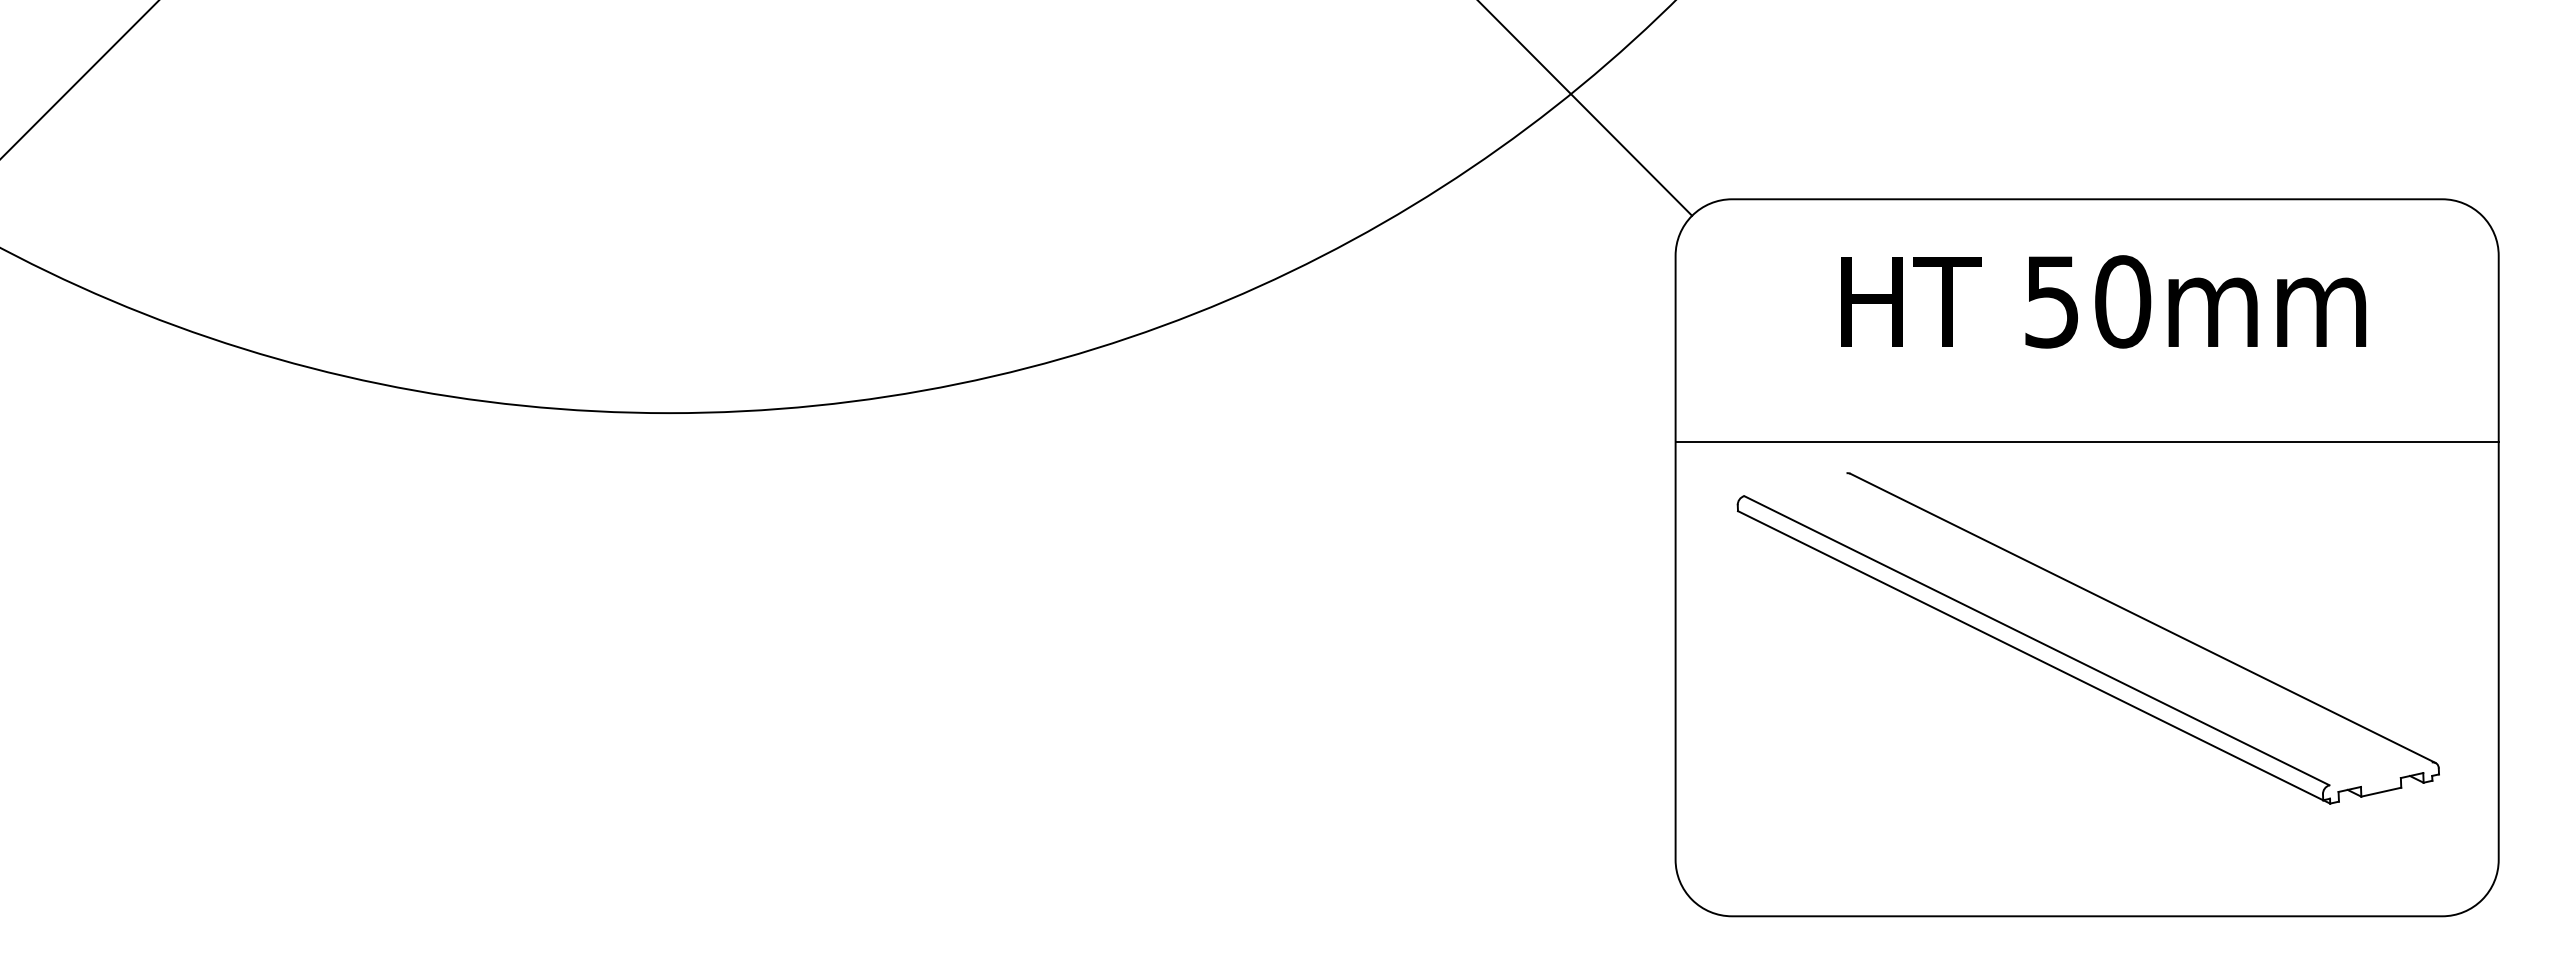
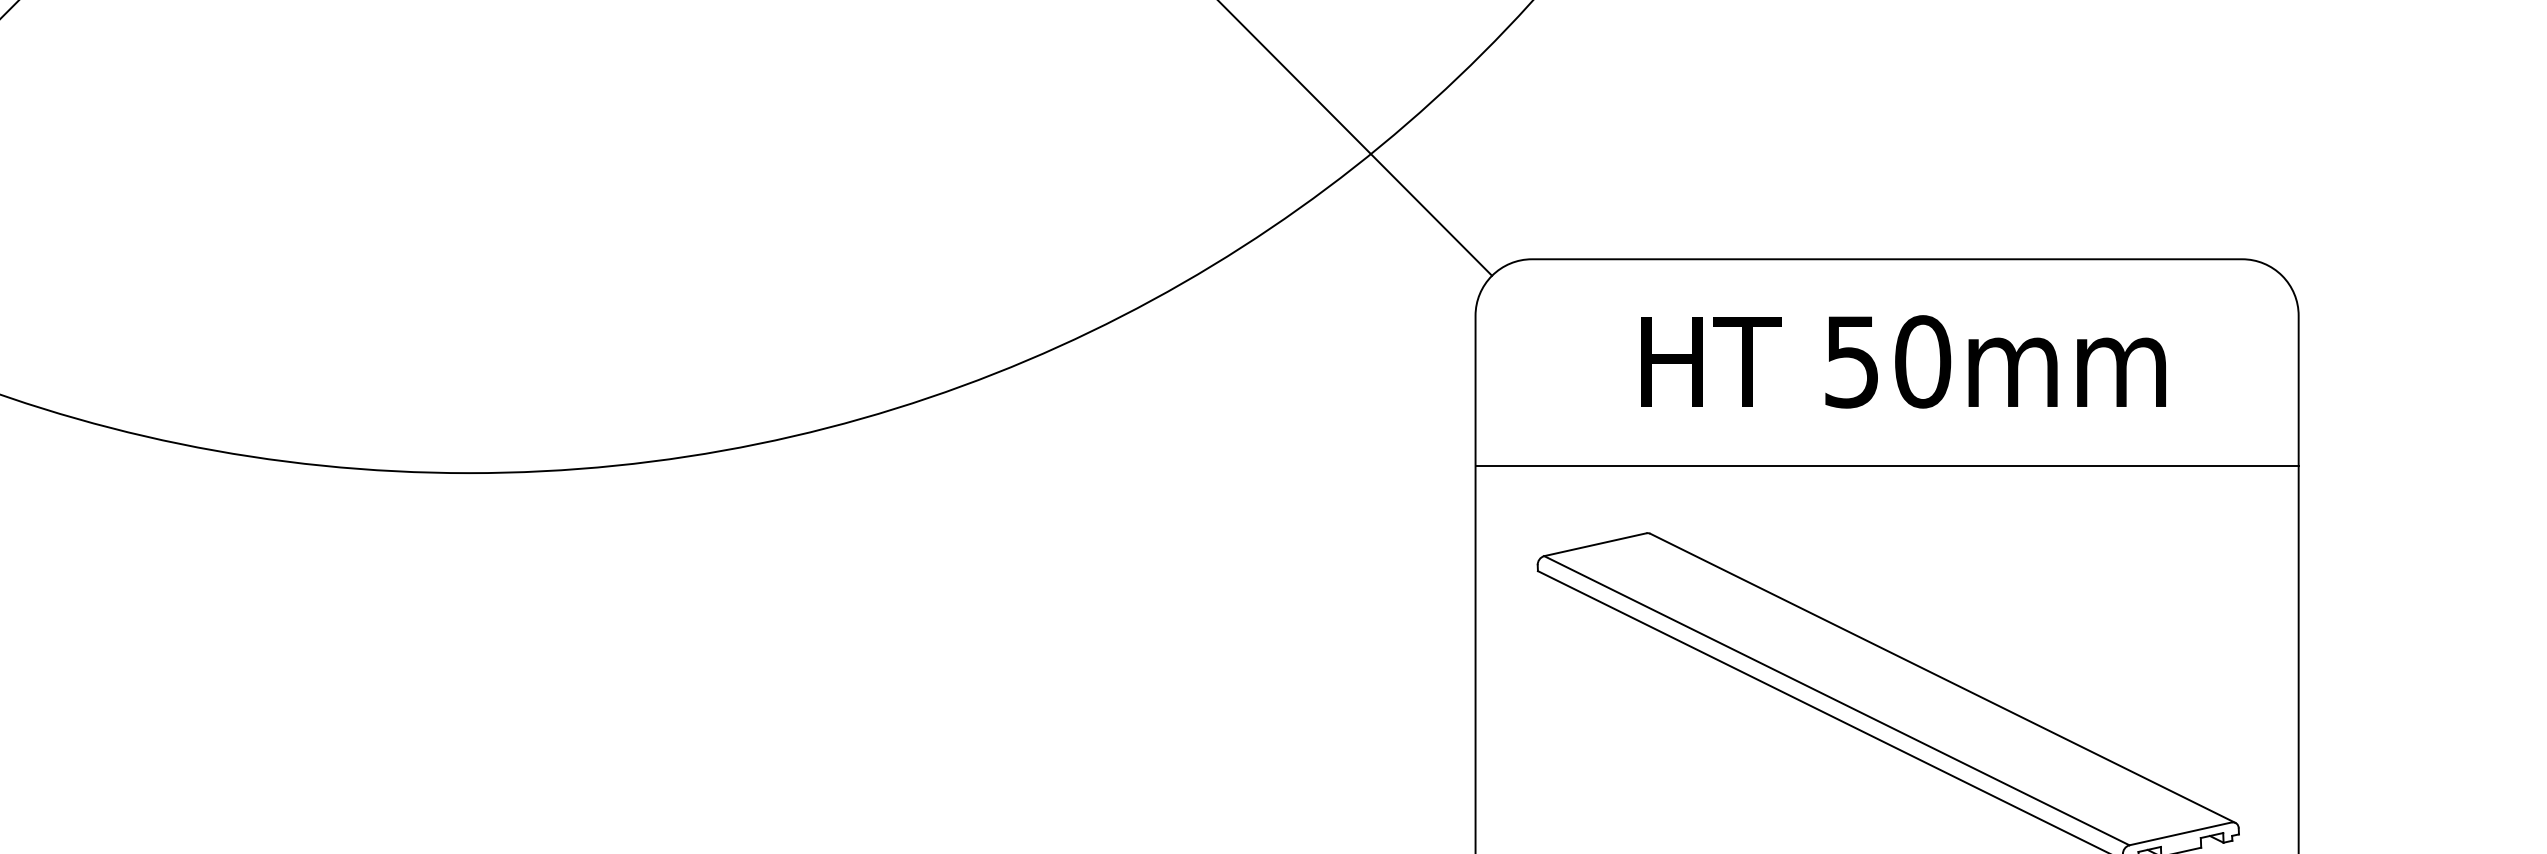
line: (2086, 442) -> (1886, 466), moved
line: (1795, 484) -> (1595, 544), added
line: (2380, 773) -> (2180, 833), added

